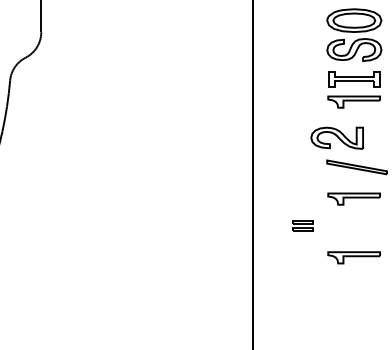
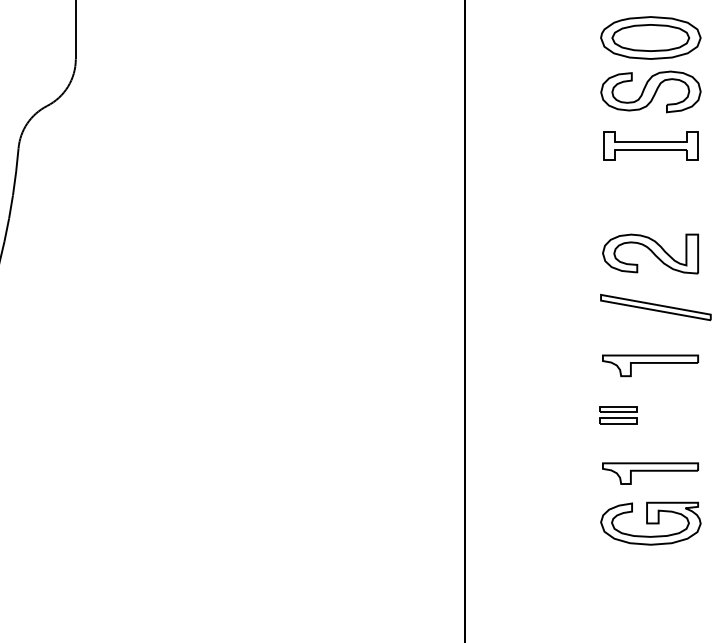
part: (353, 101) -> (649, 186), removed
part: (336, 137) -> (649, 252), moved
part: (302, 225) -> (618, 414), moved
part: (354, 284) -> (651, 522), added

